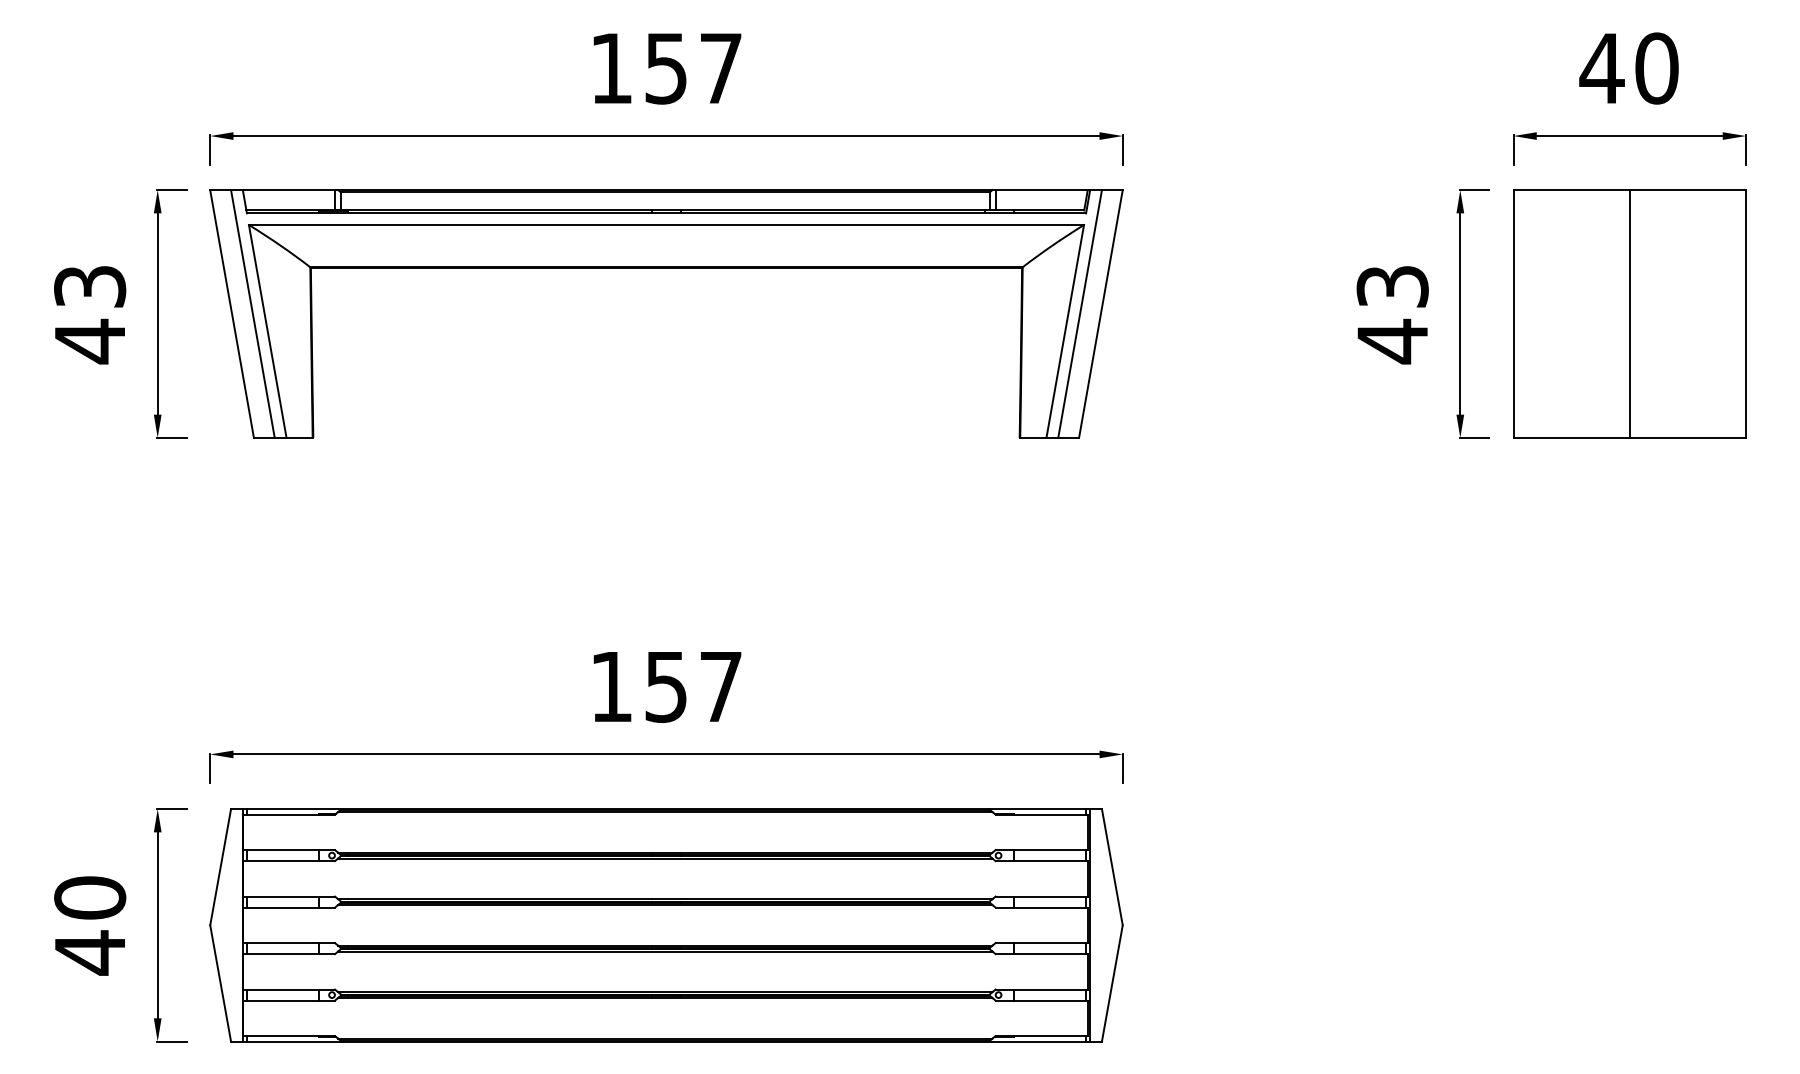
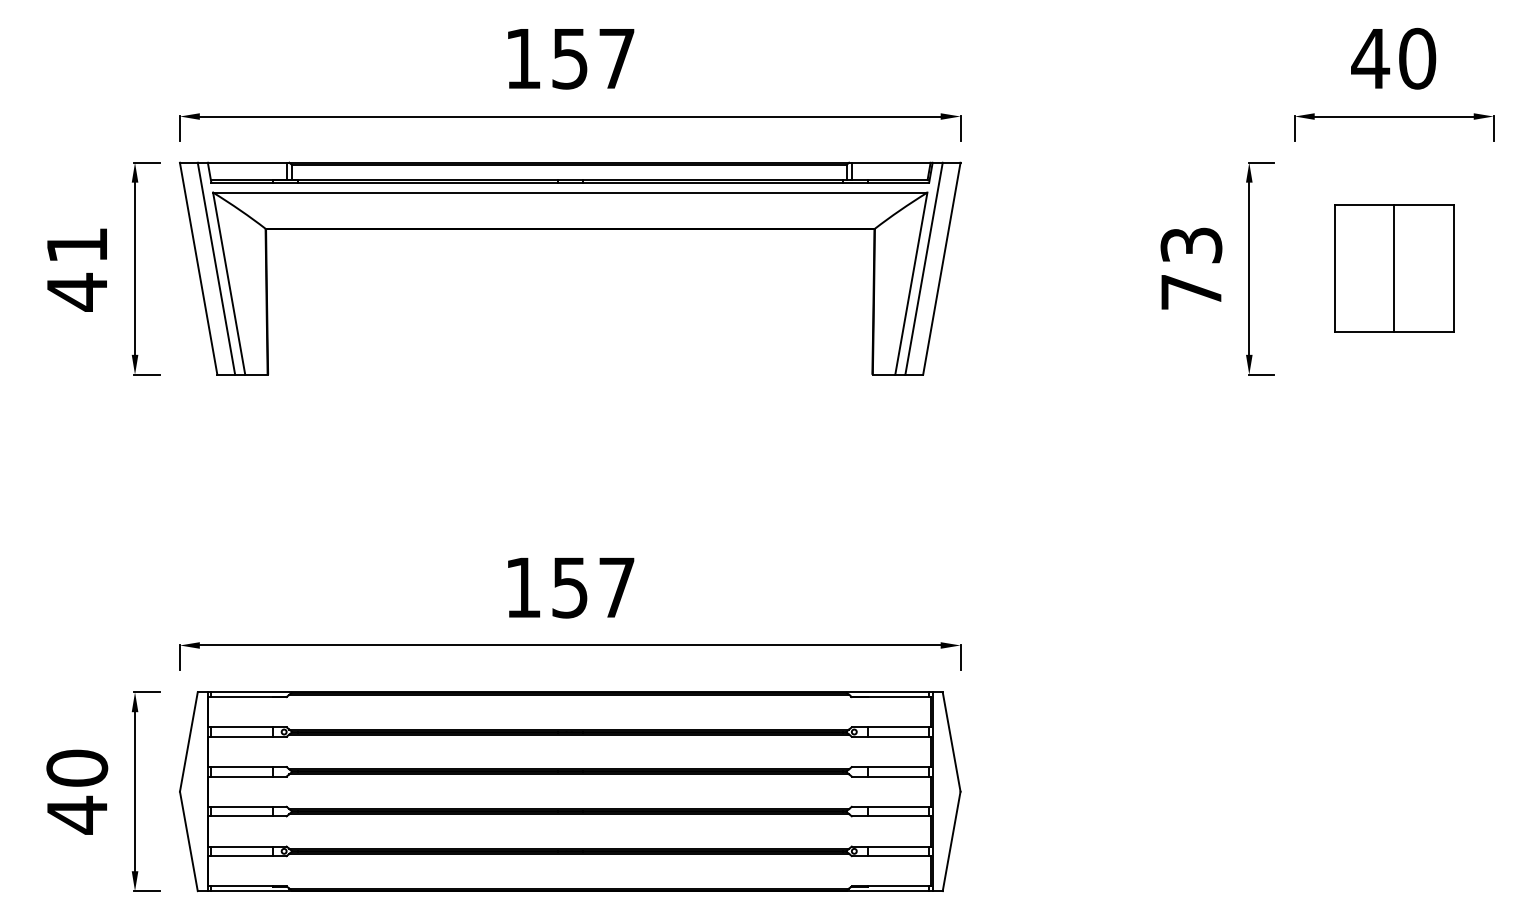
text: (90, 286) -> (77, 245), 43 -> 41
part: (1629, 313) -> (1394, 268), size x0.6
text: (1392, 341) -> (1191, 292), 43 -> 73

